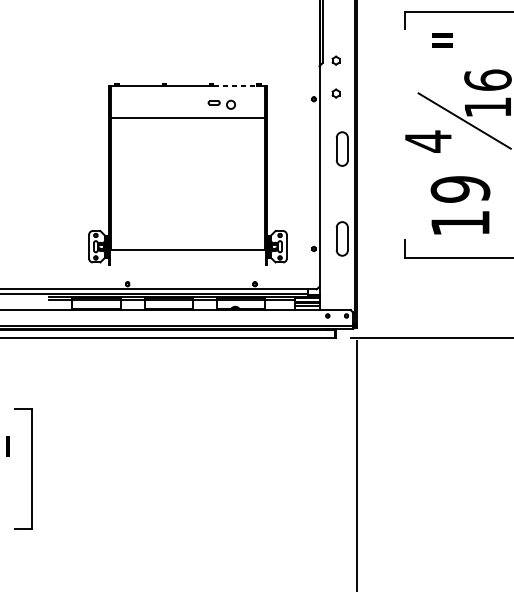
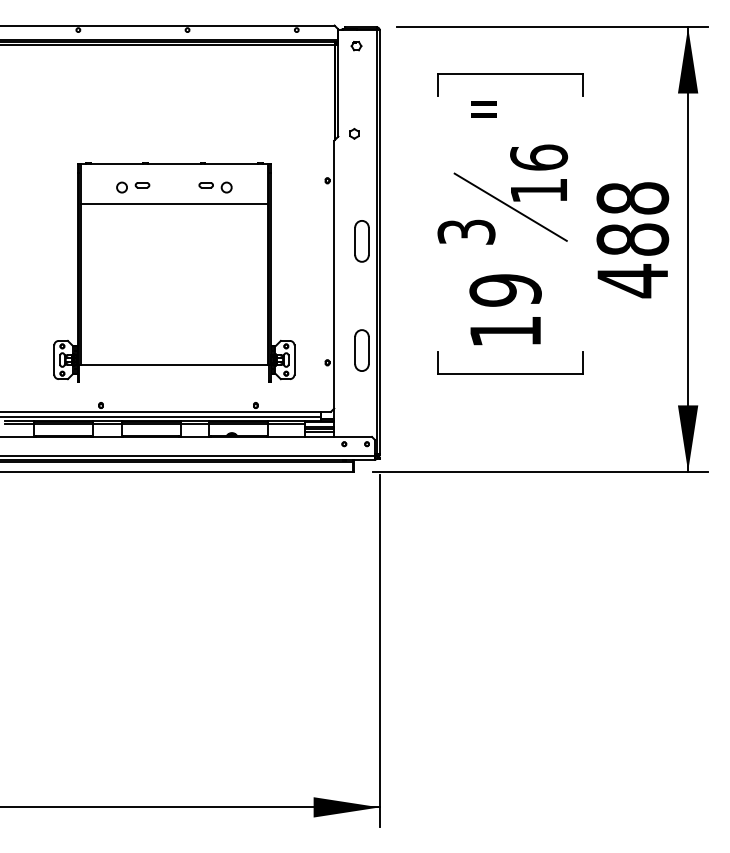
line: (235, 85) -> (232, 164), dashed -> solid
part: (336, 93) -> (354, 173), removed
part: (154, 104) -> (133, 187), added
text: (428, 141) -> (466, 232), 4 -> 3

